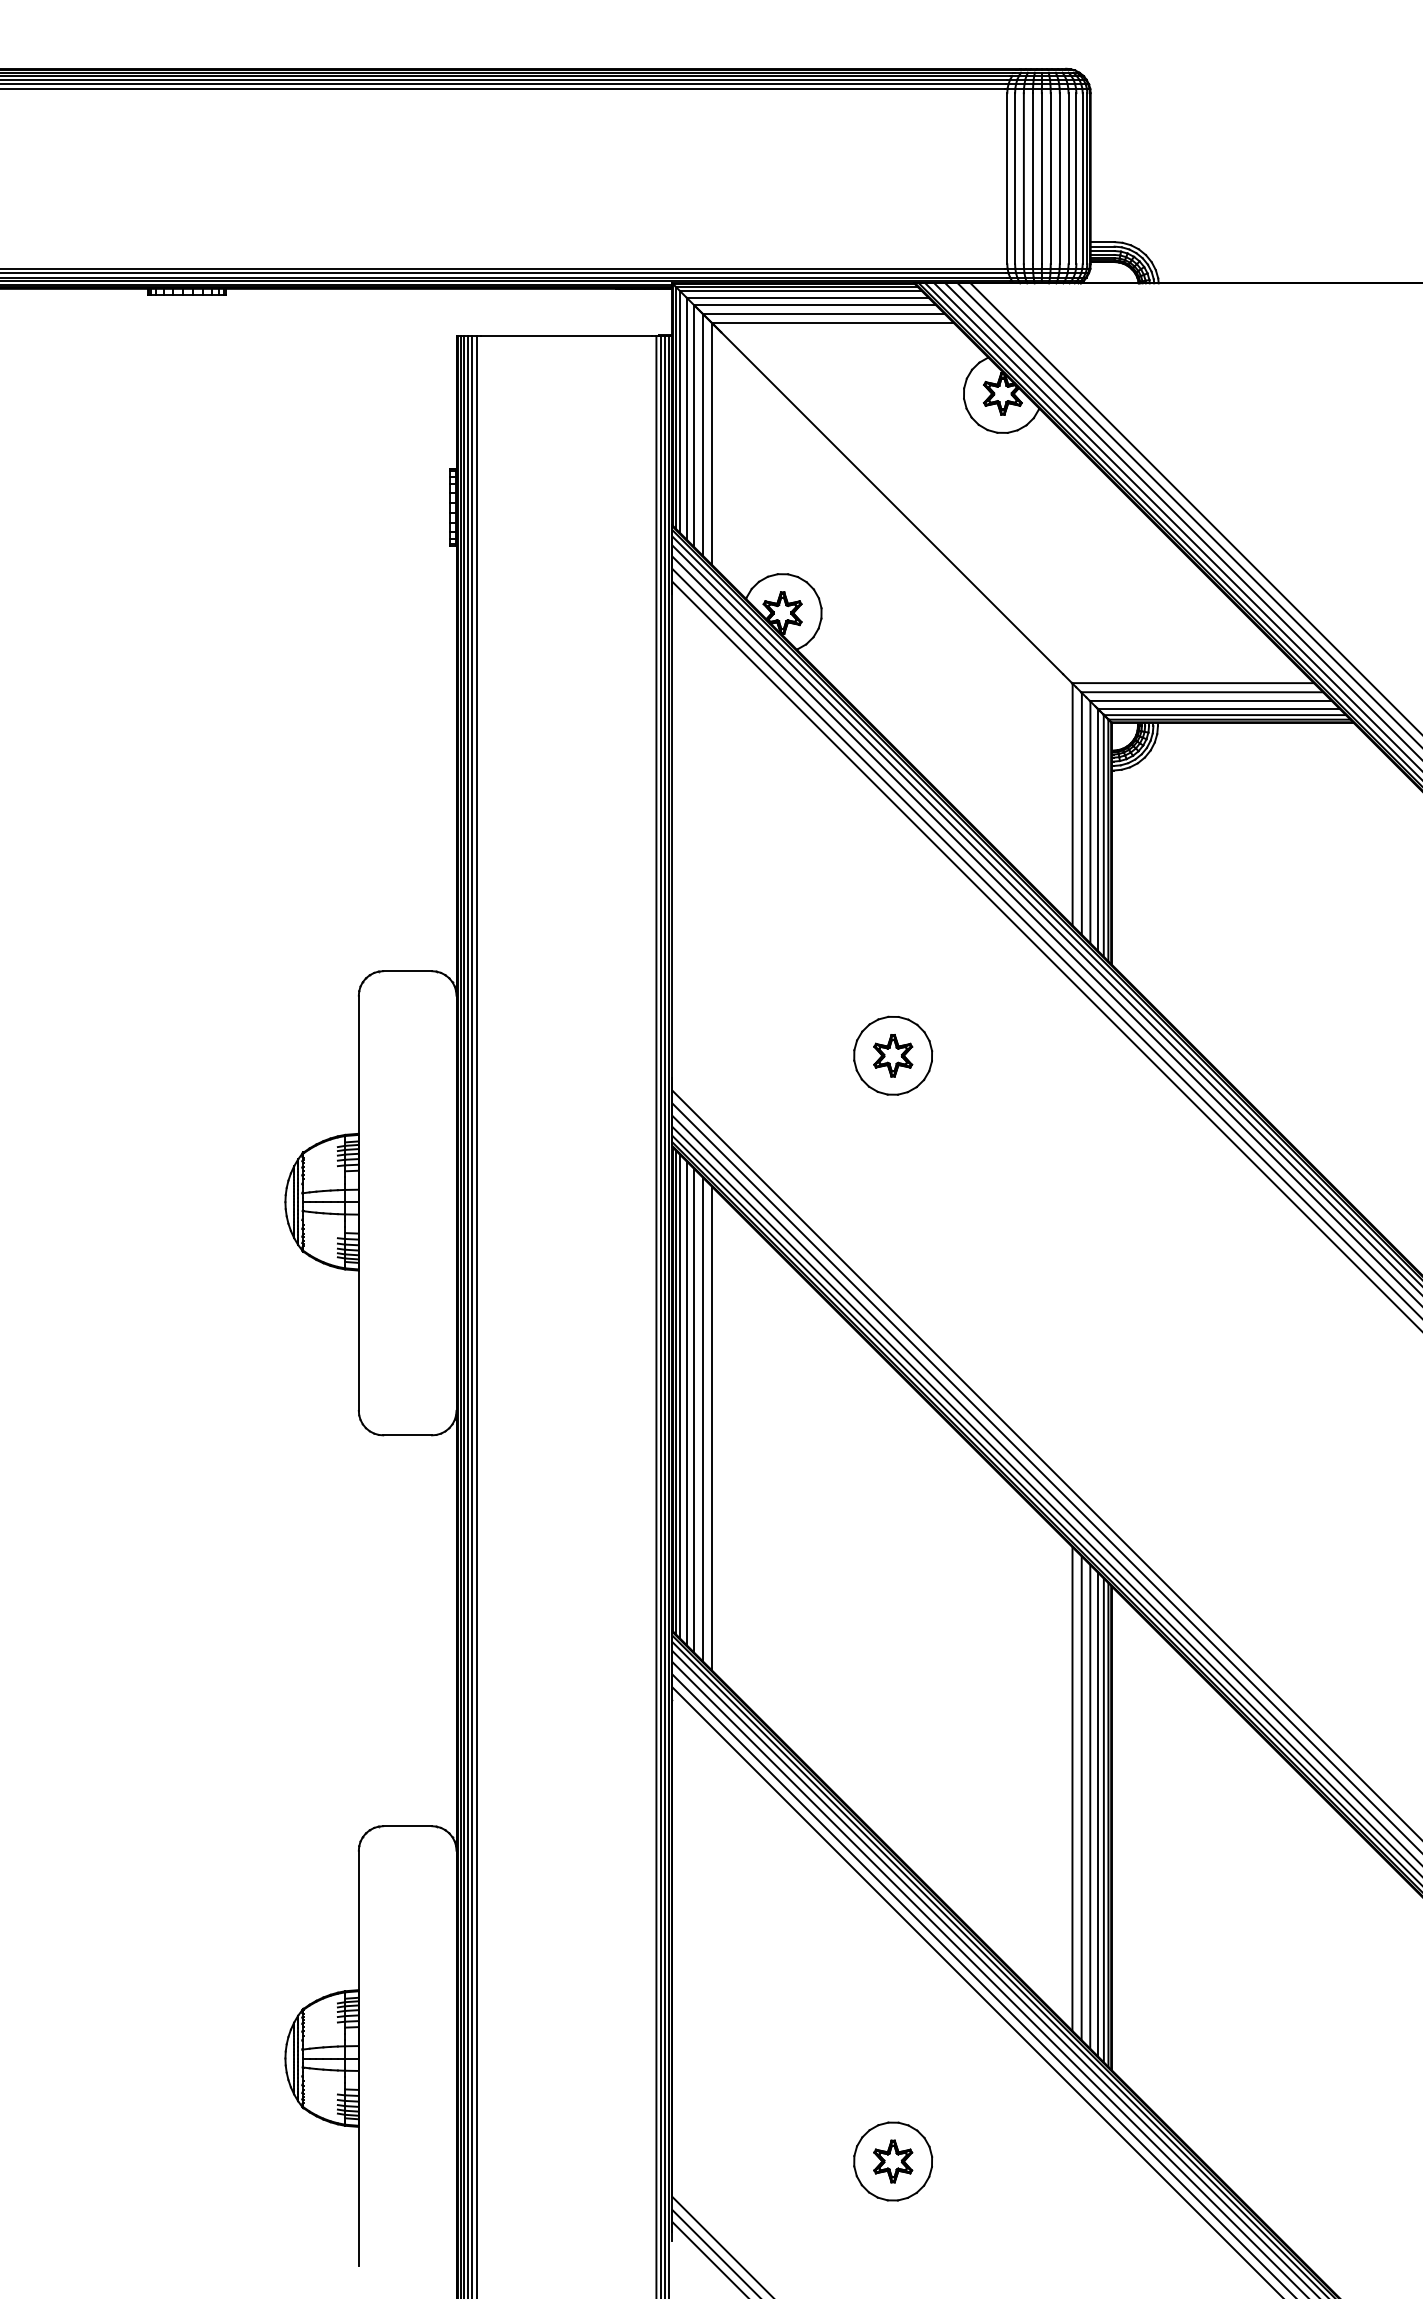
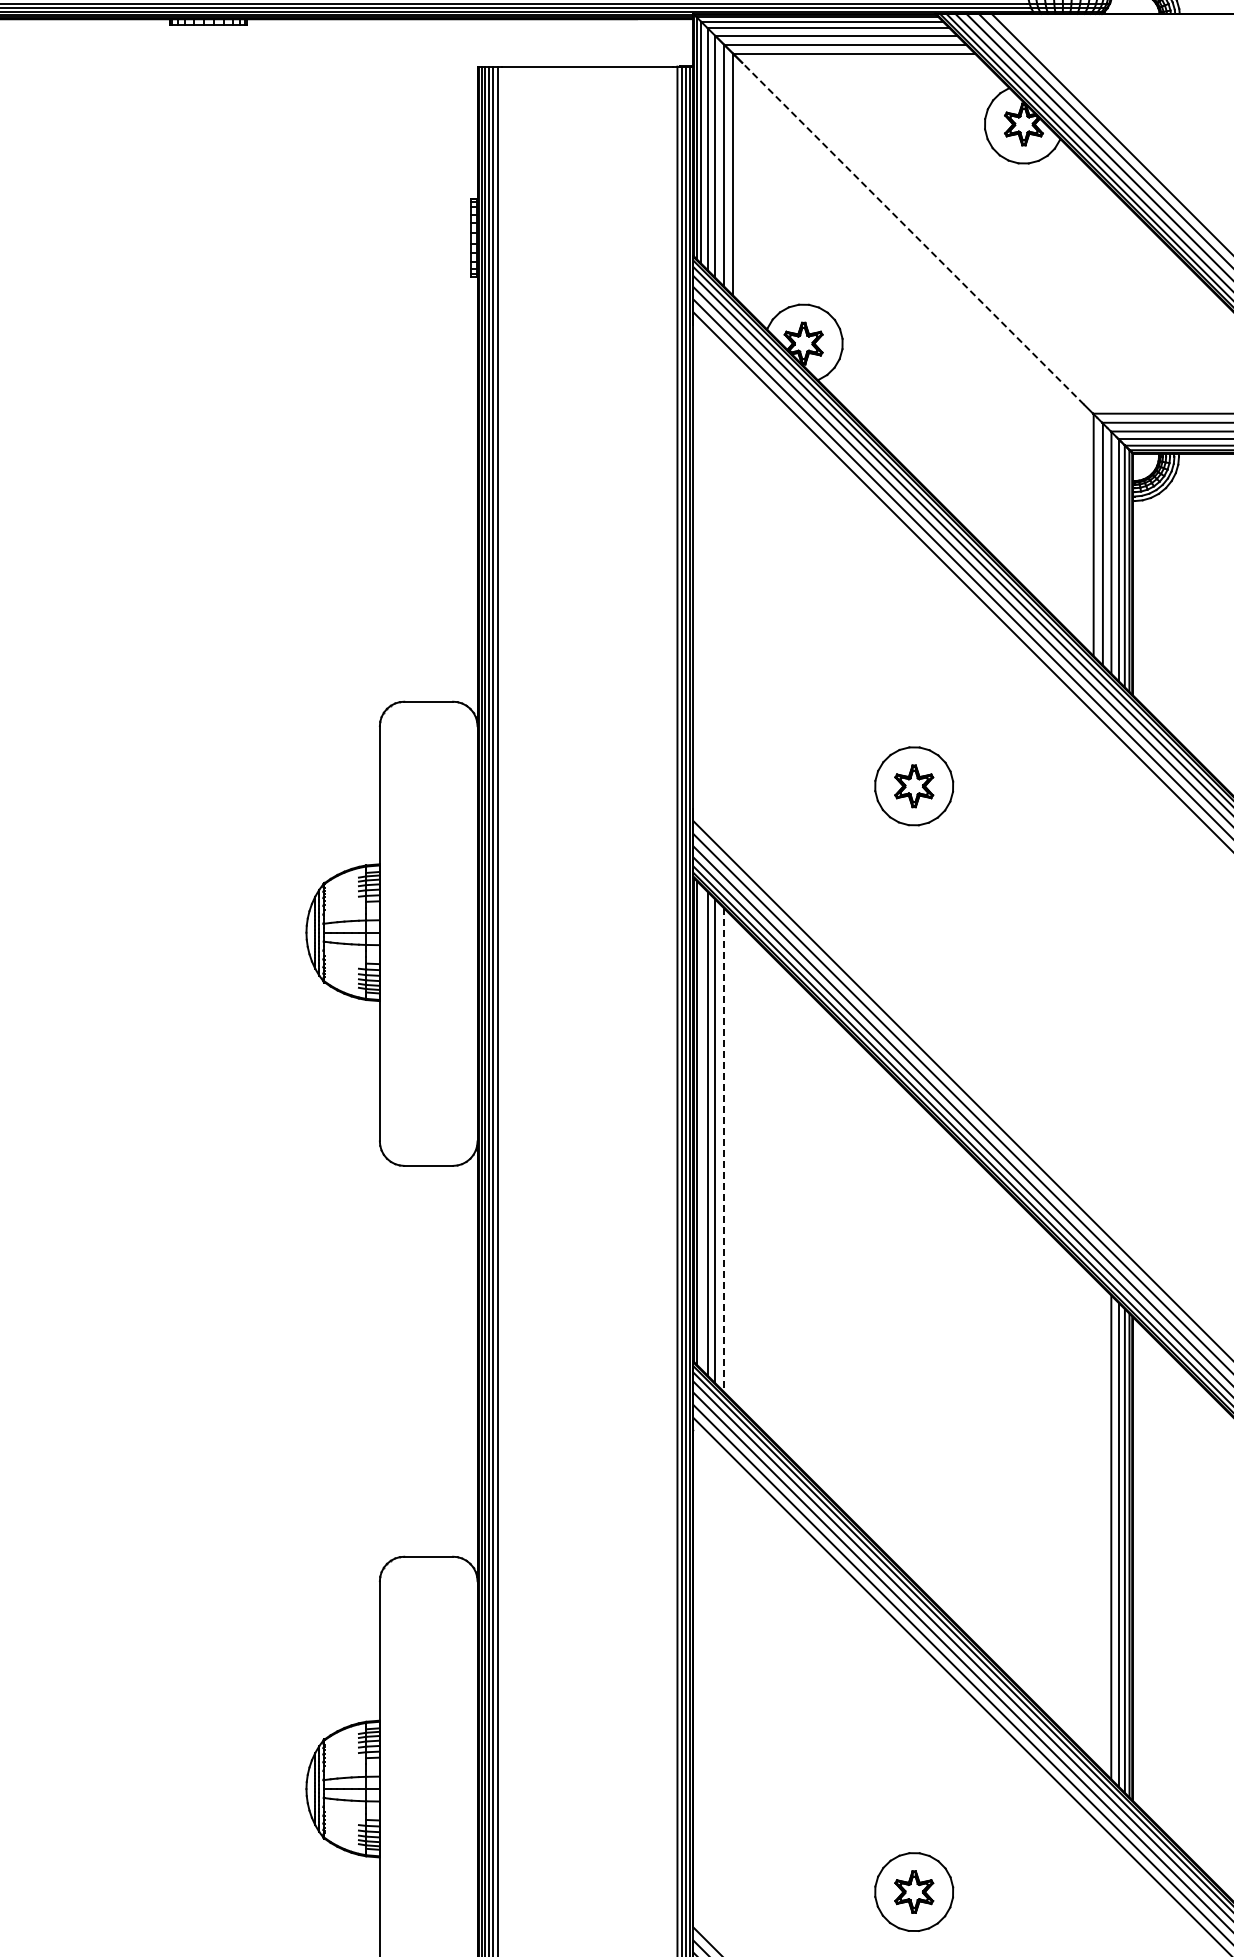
line: (892, 503) -> (913, 234), solid -> dashed
line: (680, 1396) -> (701, 1127), removed
line: (703, 1419) -> (724, 1150), solid -> dashed
line: (712, 1428) -> (733, 1159), removed
line: (1072, 1788) -> (1093, 1519), removed
line: (1081, 1798) -> (1102, 1529), removed

